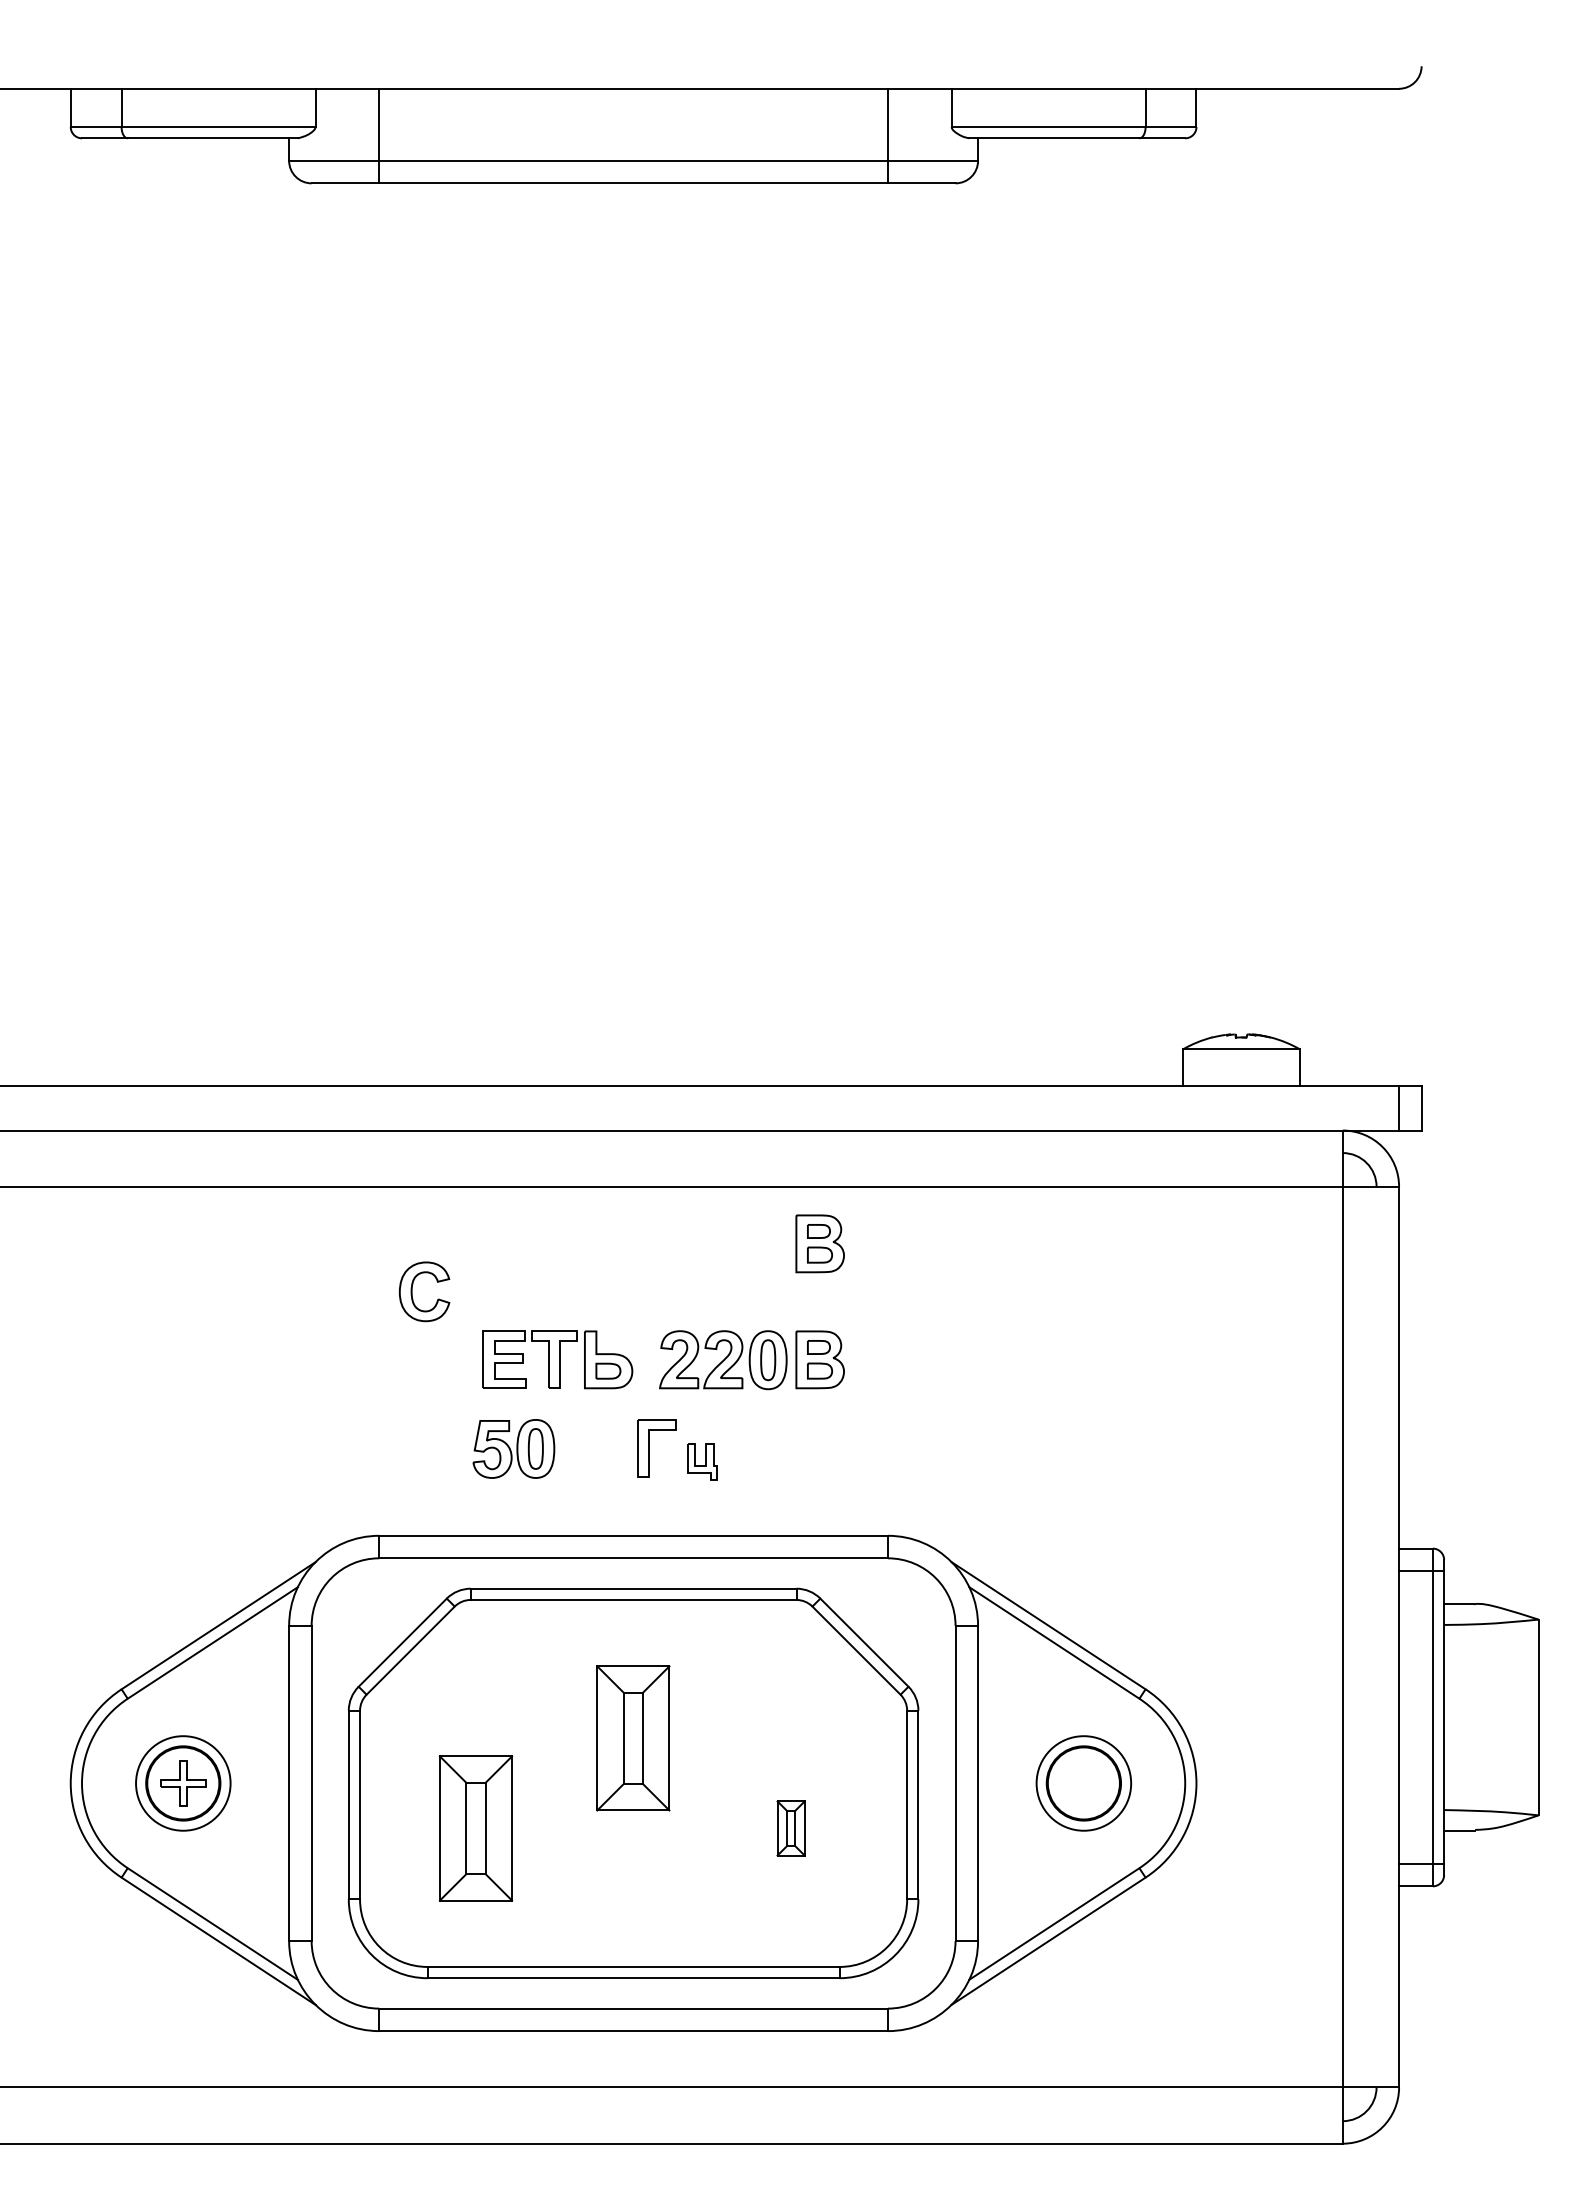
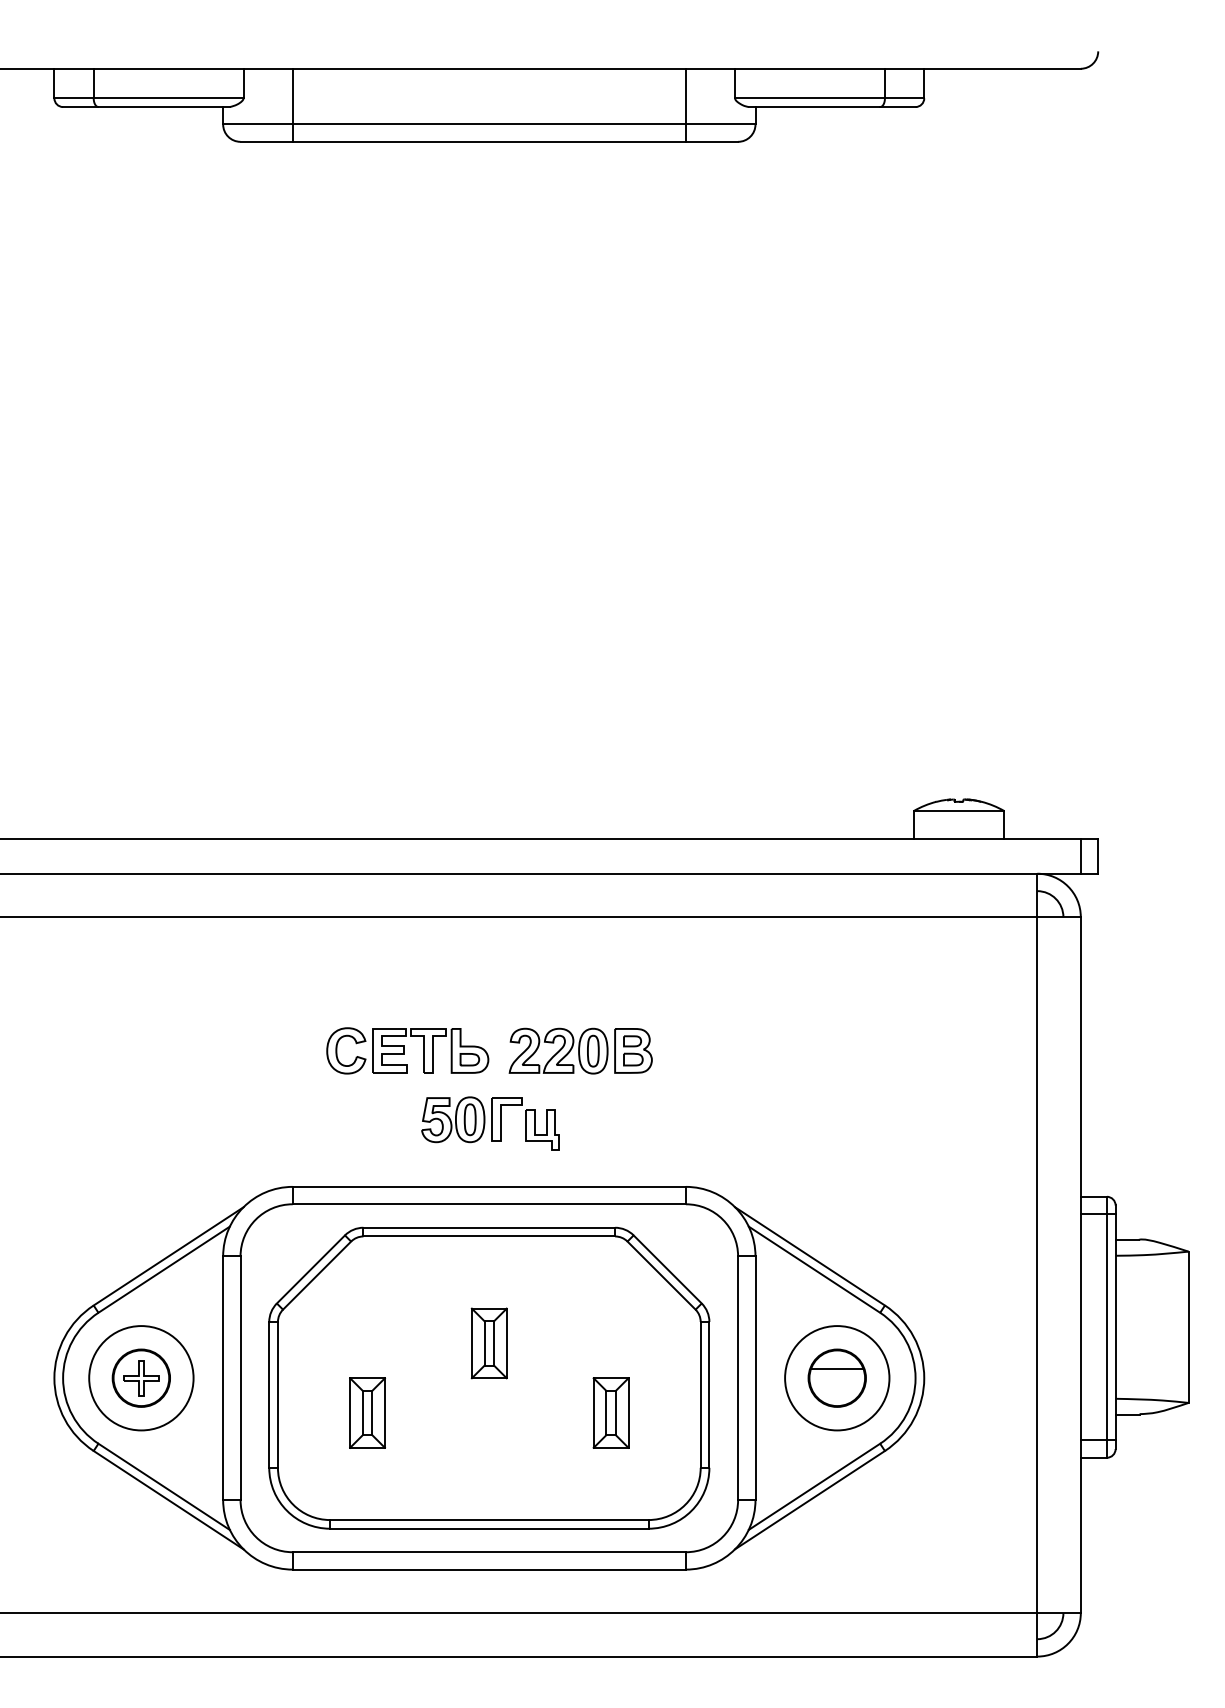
part: (819, 1243) -> (632, 961), removed
part: (412, 1291) -> (337, 1050), moved
part: (513, 1448) -> (452, 1119), moved
part: (702, 1461) -> (542, 1129), size x1.43
part: (633, 1738) -> (489, 1343), size x0.62
line: (1083, 1771) -> (836, 1369), added
circle: (182, 1783) -> (140, 1378), size x1.43
circle: (1083, 1783) -> (836, 1378), size x1.43
part: (475, 1828) -> (367, 1413), size x0.62
part: (790, 1828) -> (610, 1413), size x1.67

